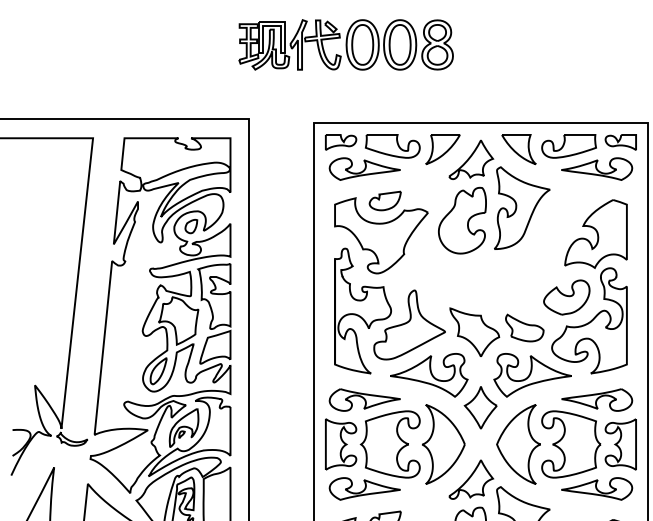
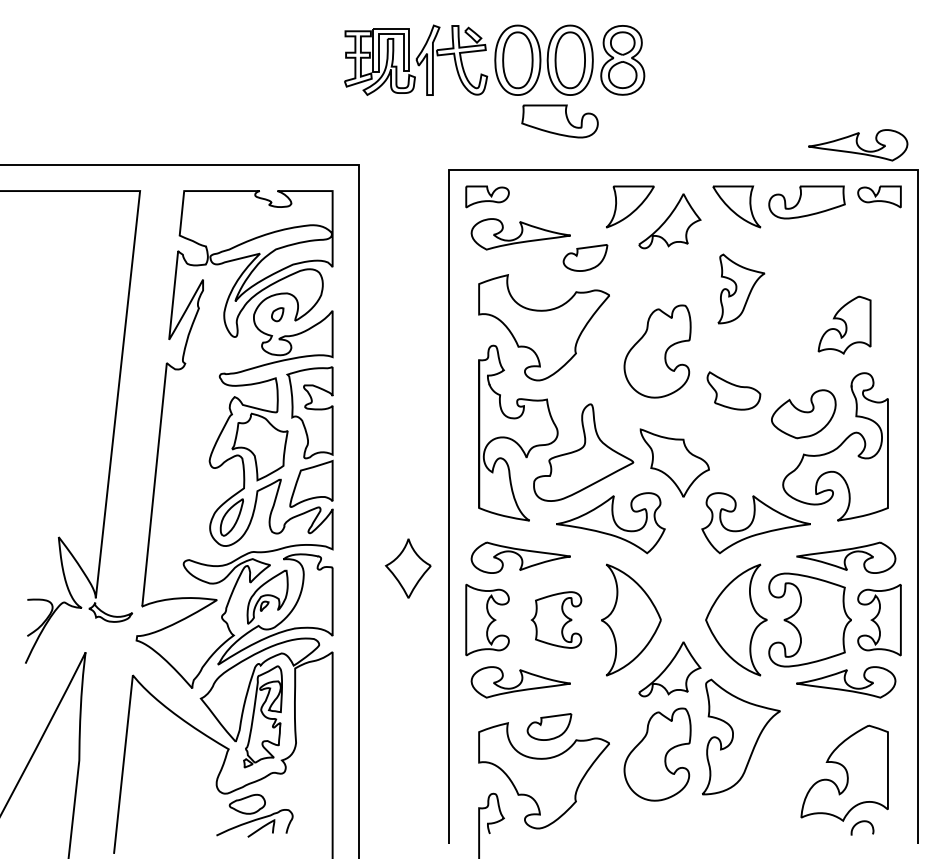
part: (392, 146) -> (559, 121), moved
part: (597, 169) -> (858, 145), moved
part: (385, 200) -> (585, 257), moved
part: (522, 207) -> (741, 288), size x0.6
part: (462, 220) -> (657, 351), moved
part: (191, 226) -> (277, 314), size x0.7
part: (595, 233) -> (844, 324), size x0.6
part: (524, 327) -> (733, 390), moved
part: (480, 407) -> (407, 568), moved
part: (390, 444) -> (556, 619), size x0.6

